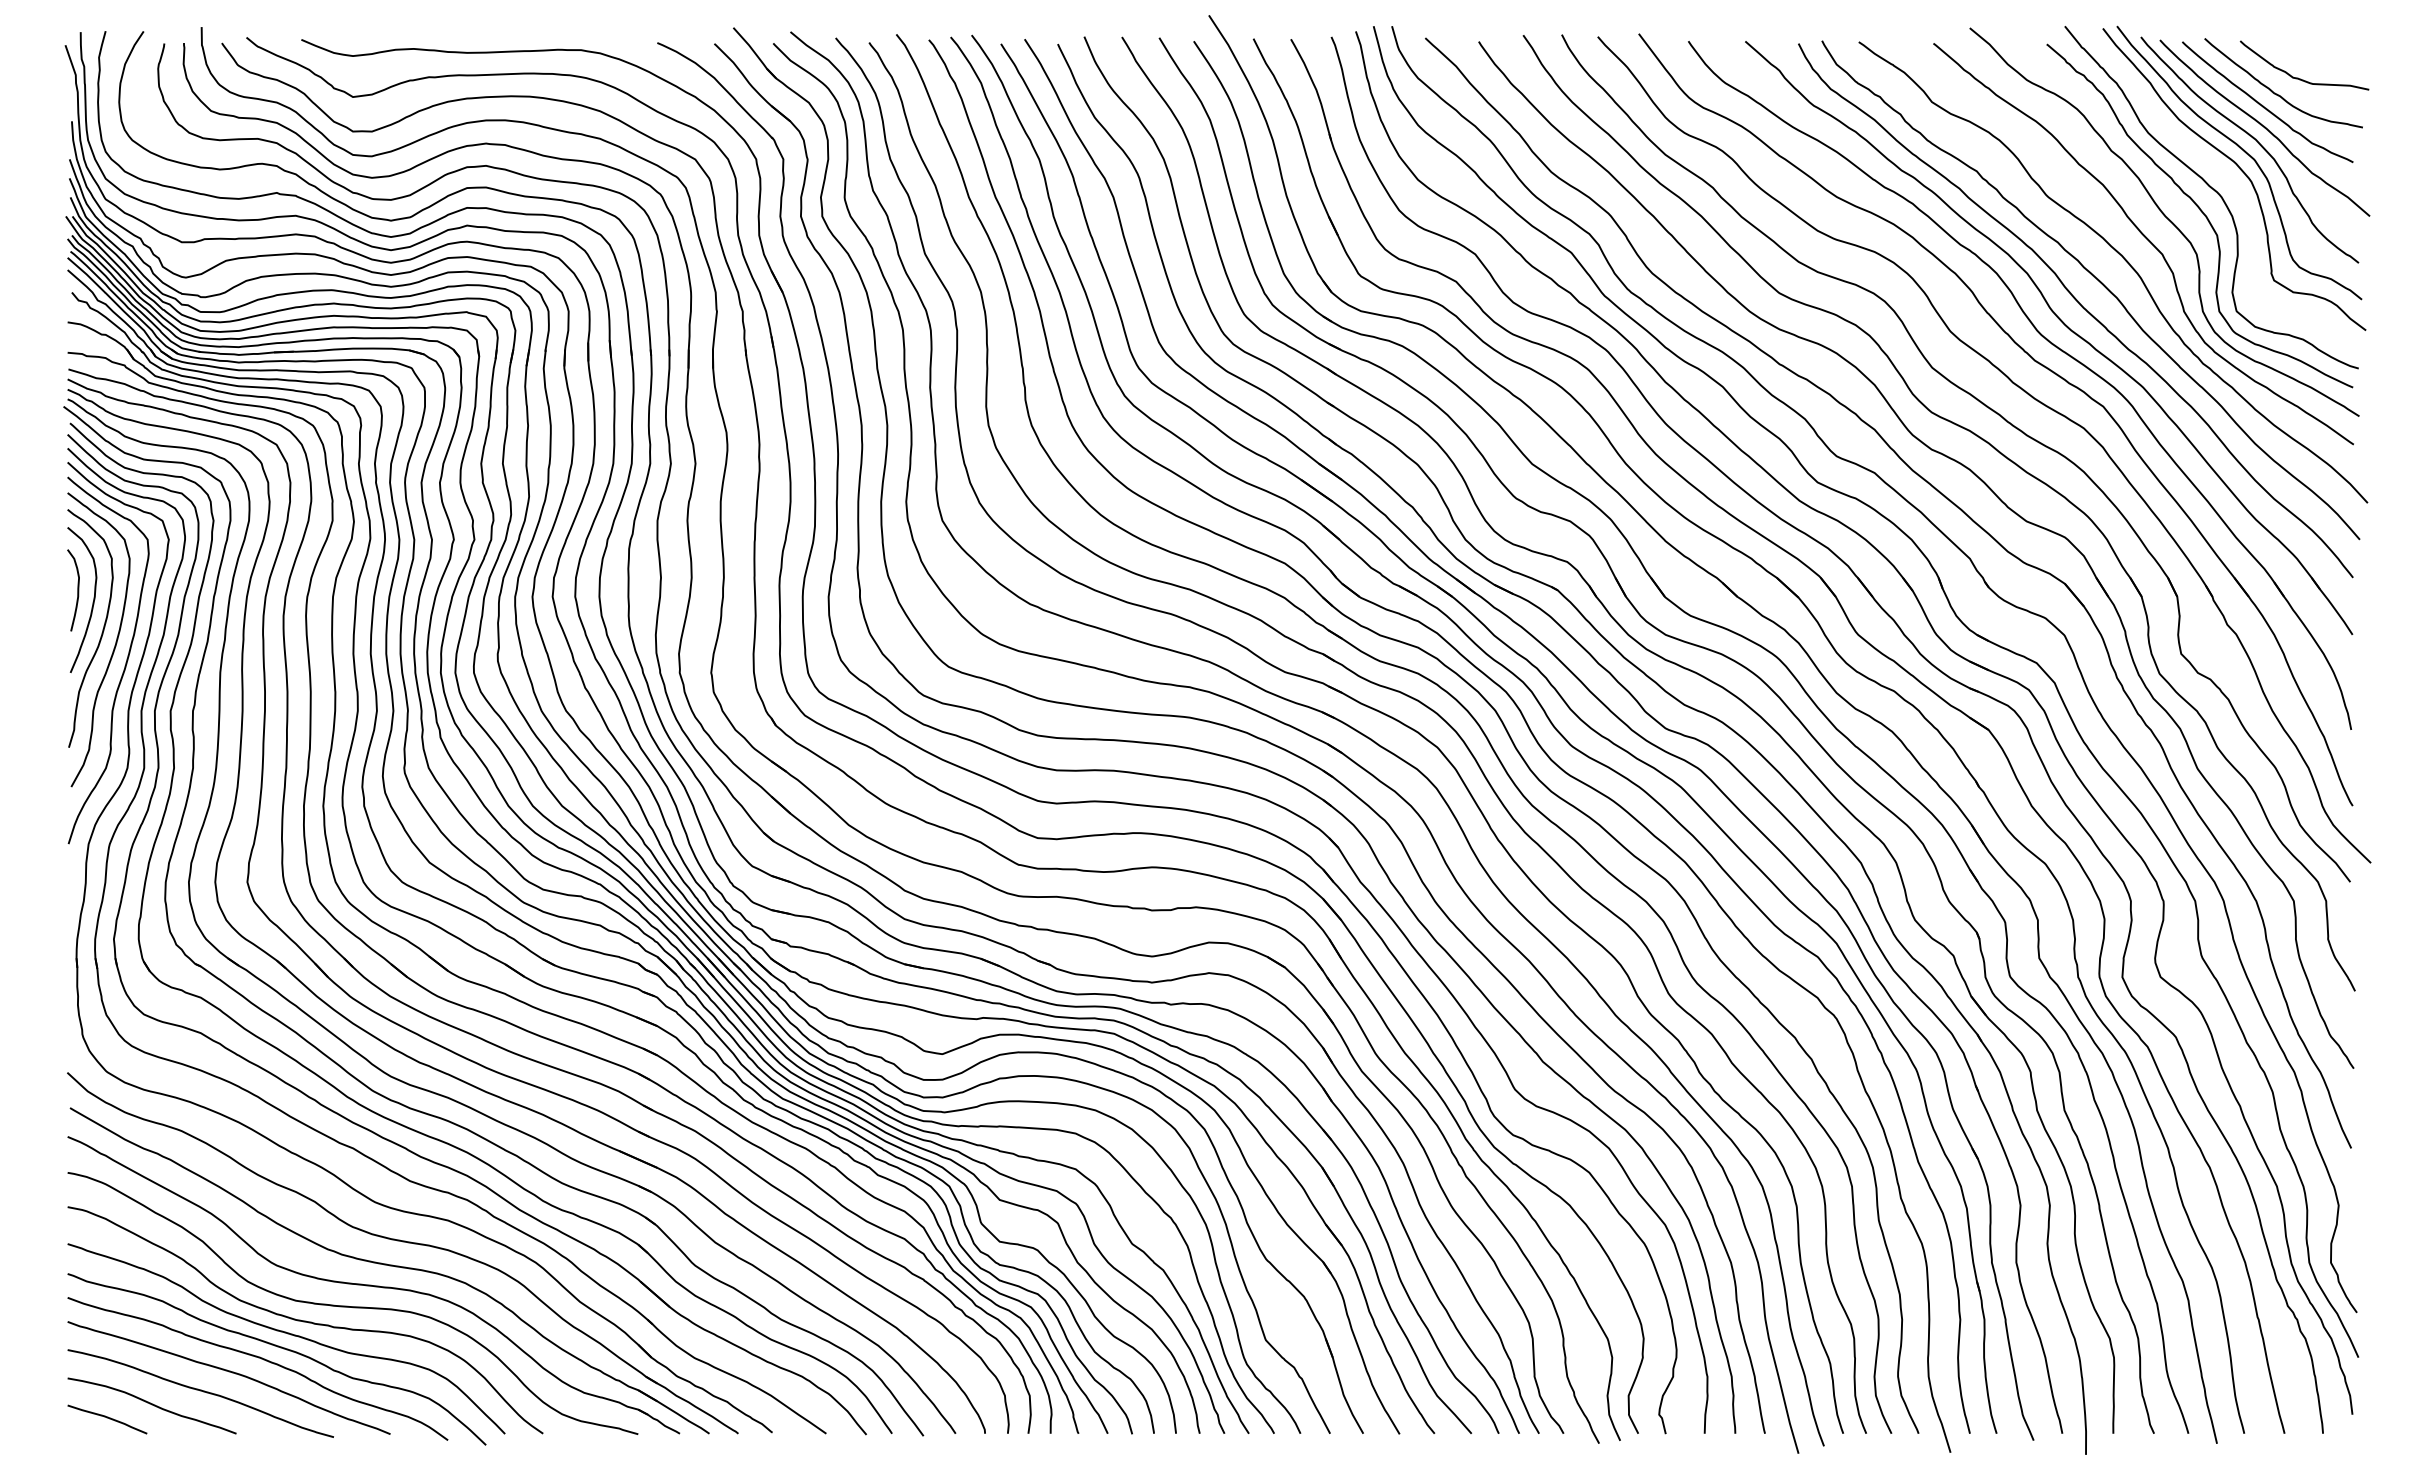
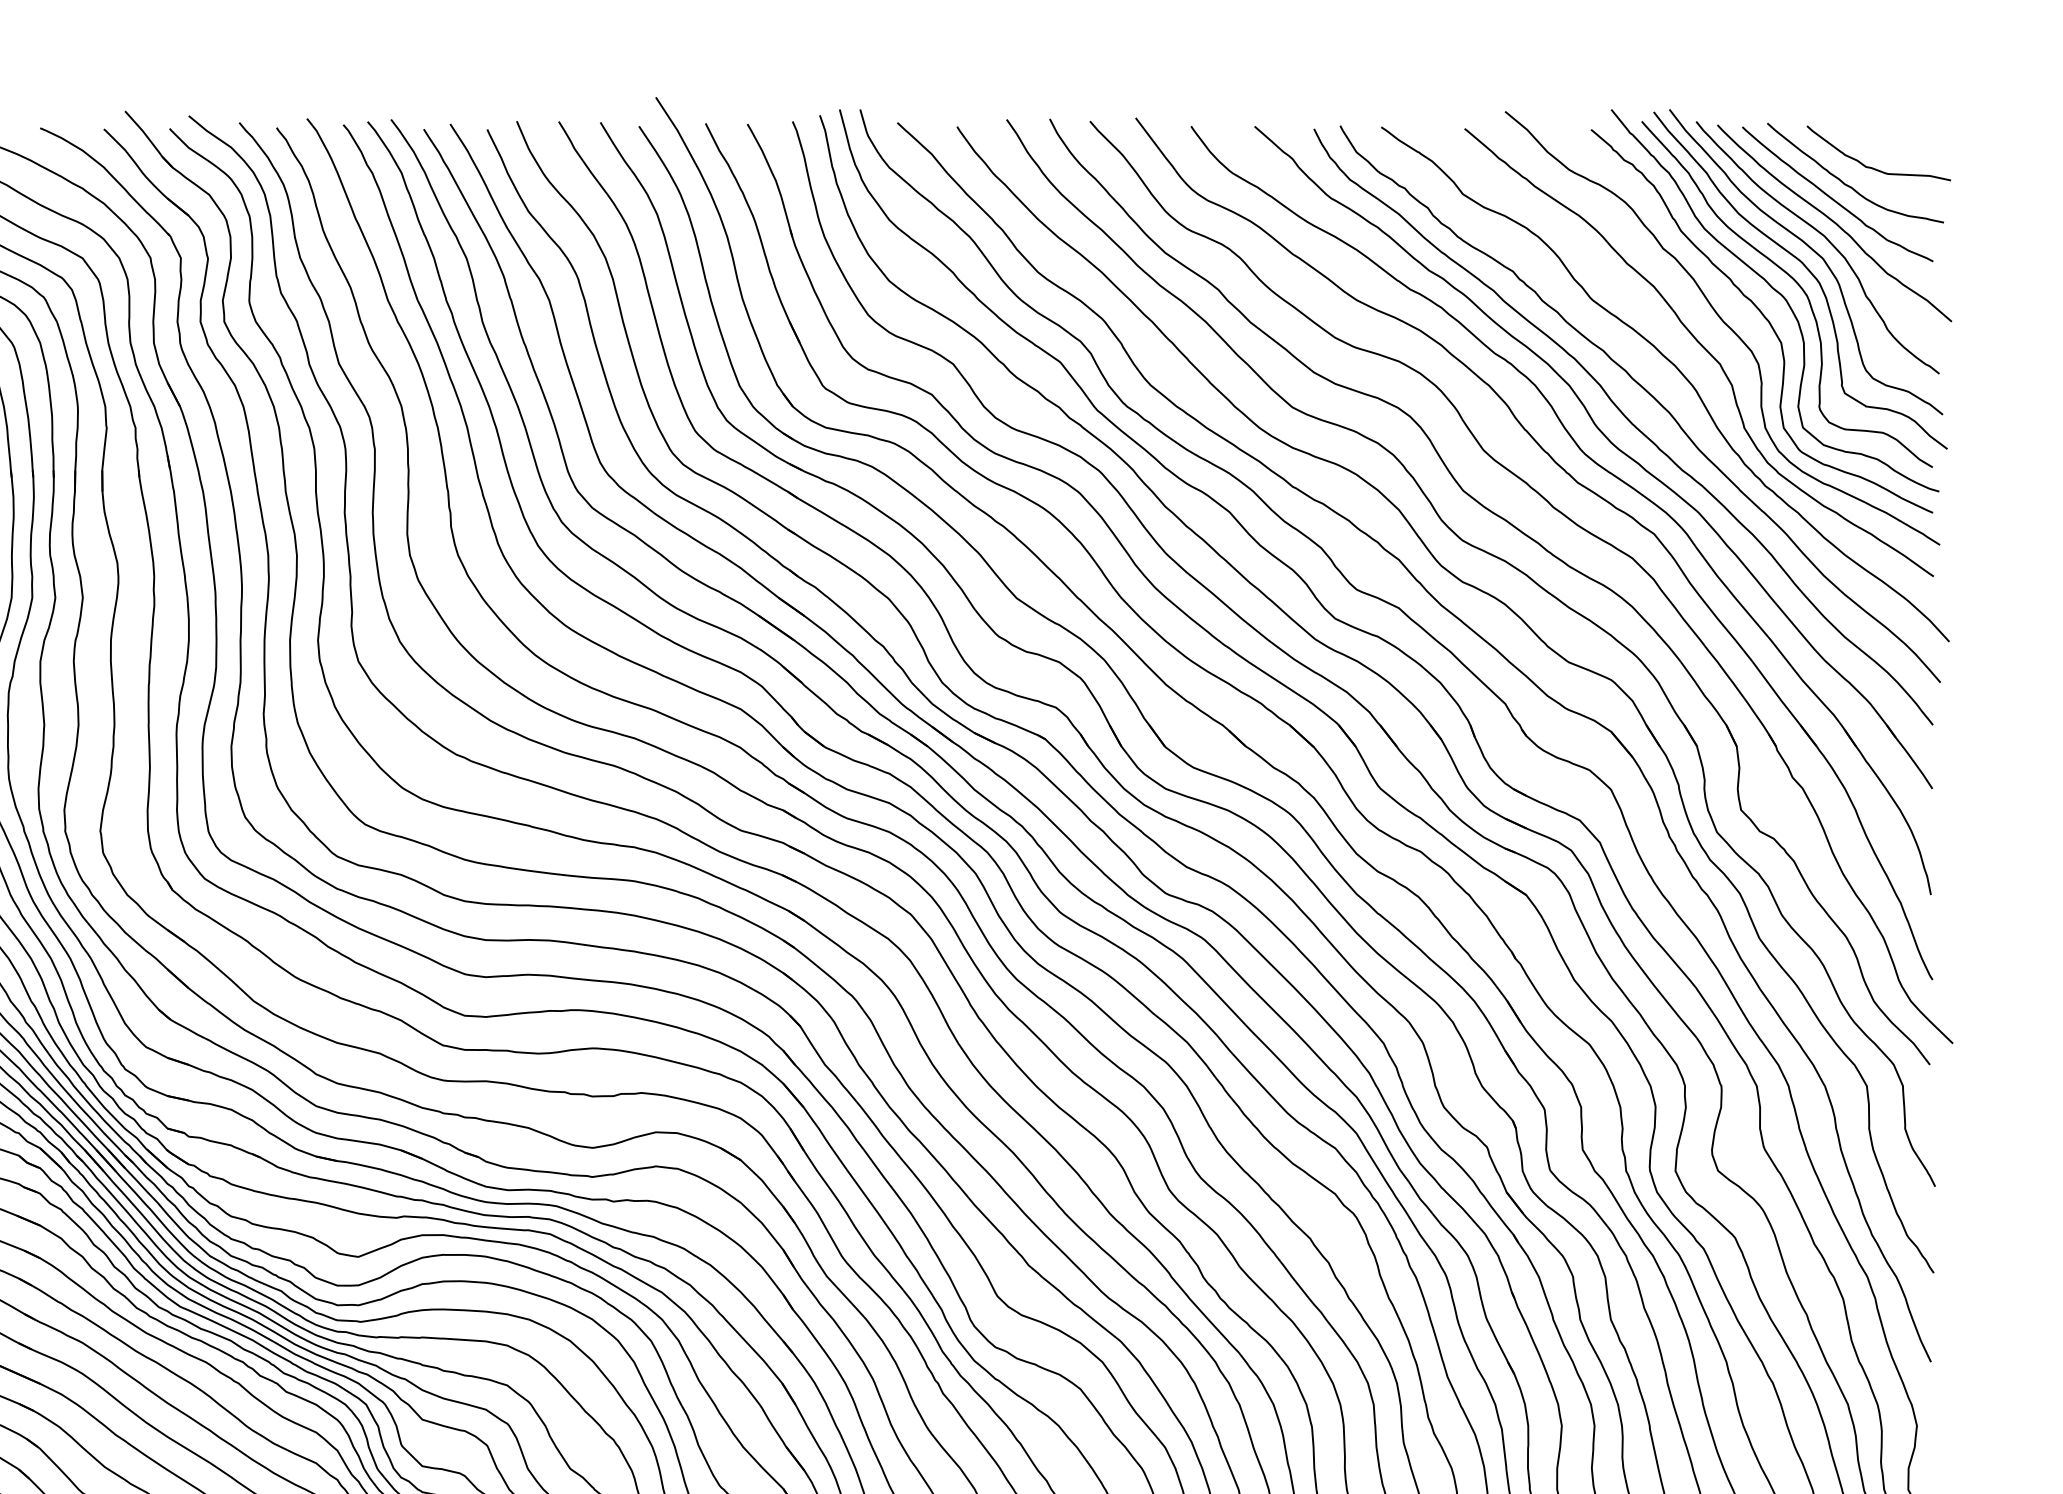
curve: (2230, 182) -> (1796, 283), added

